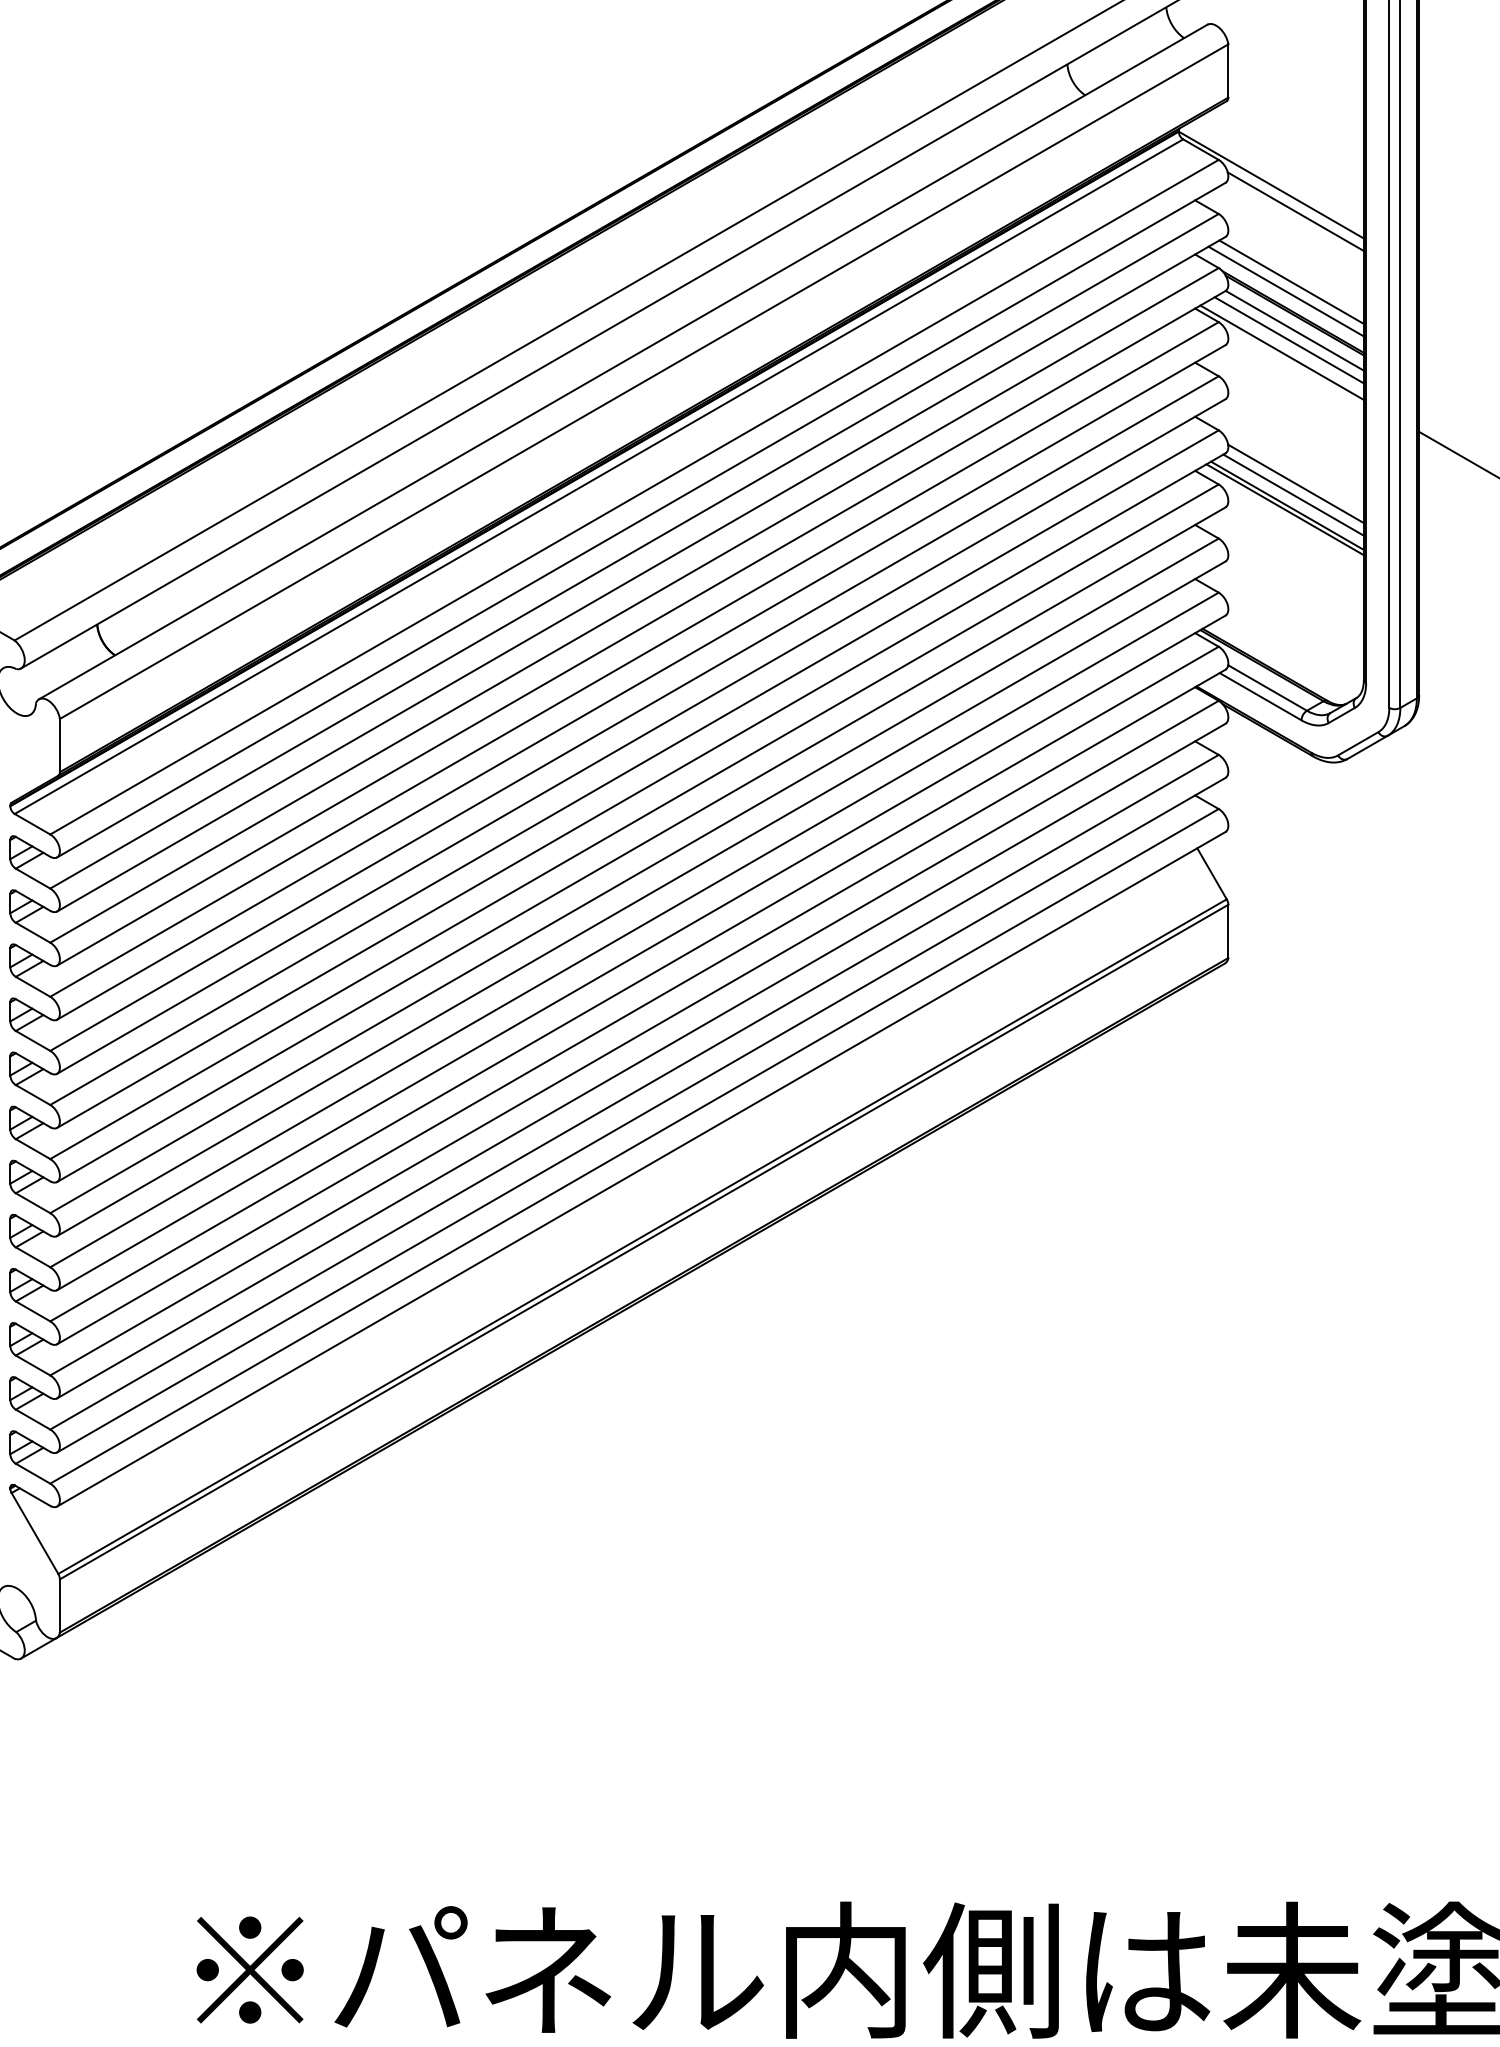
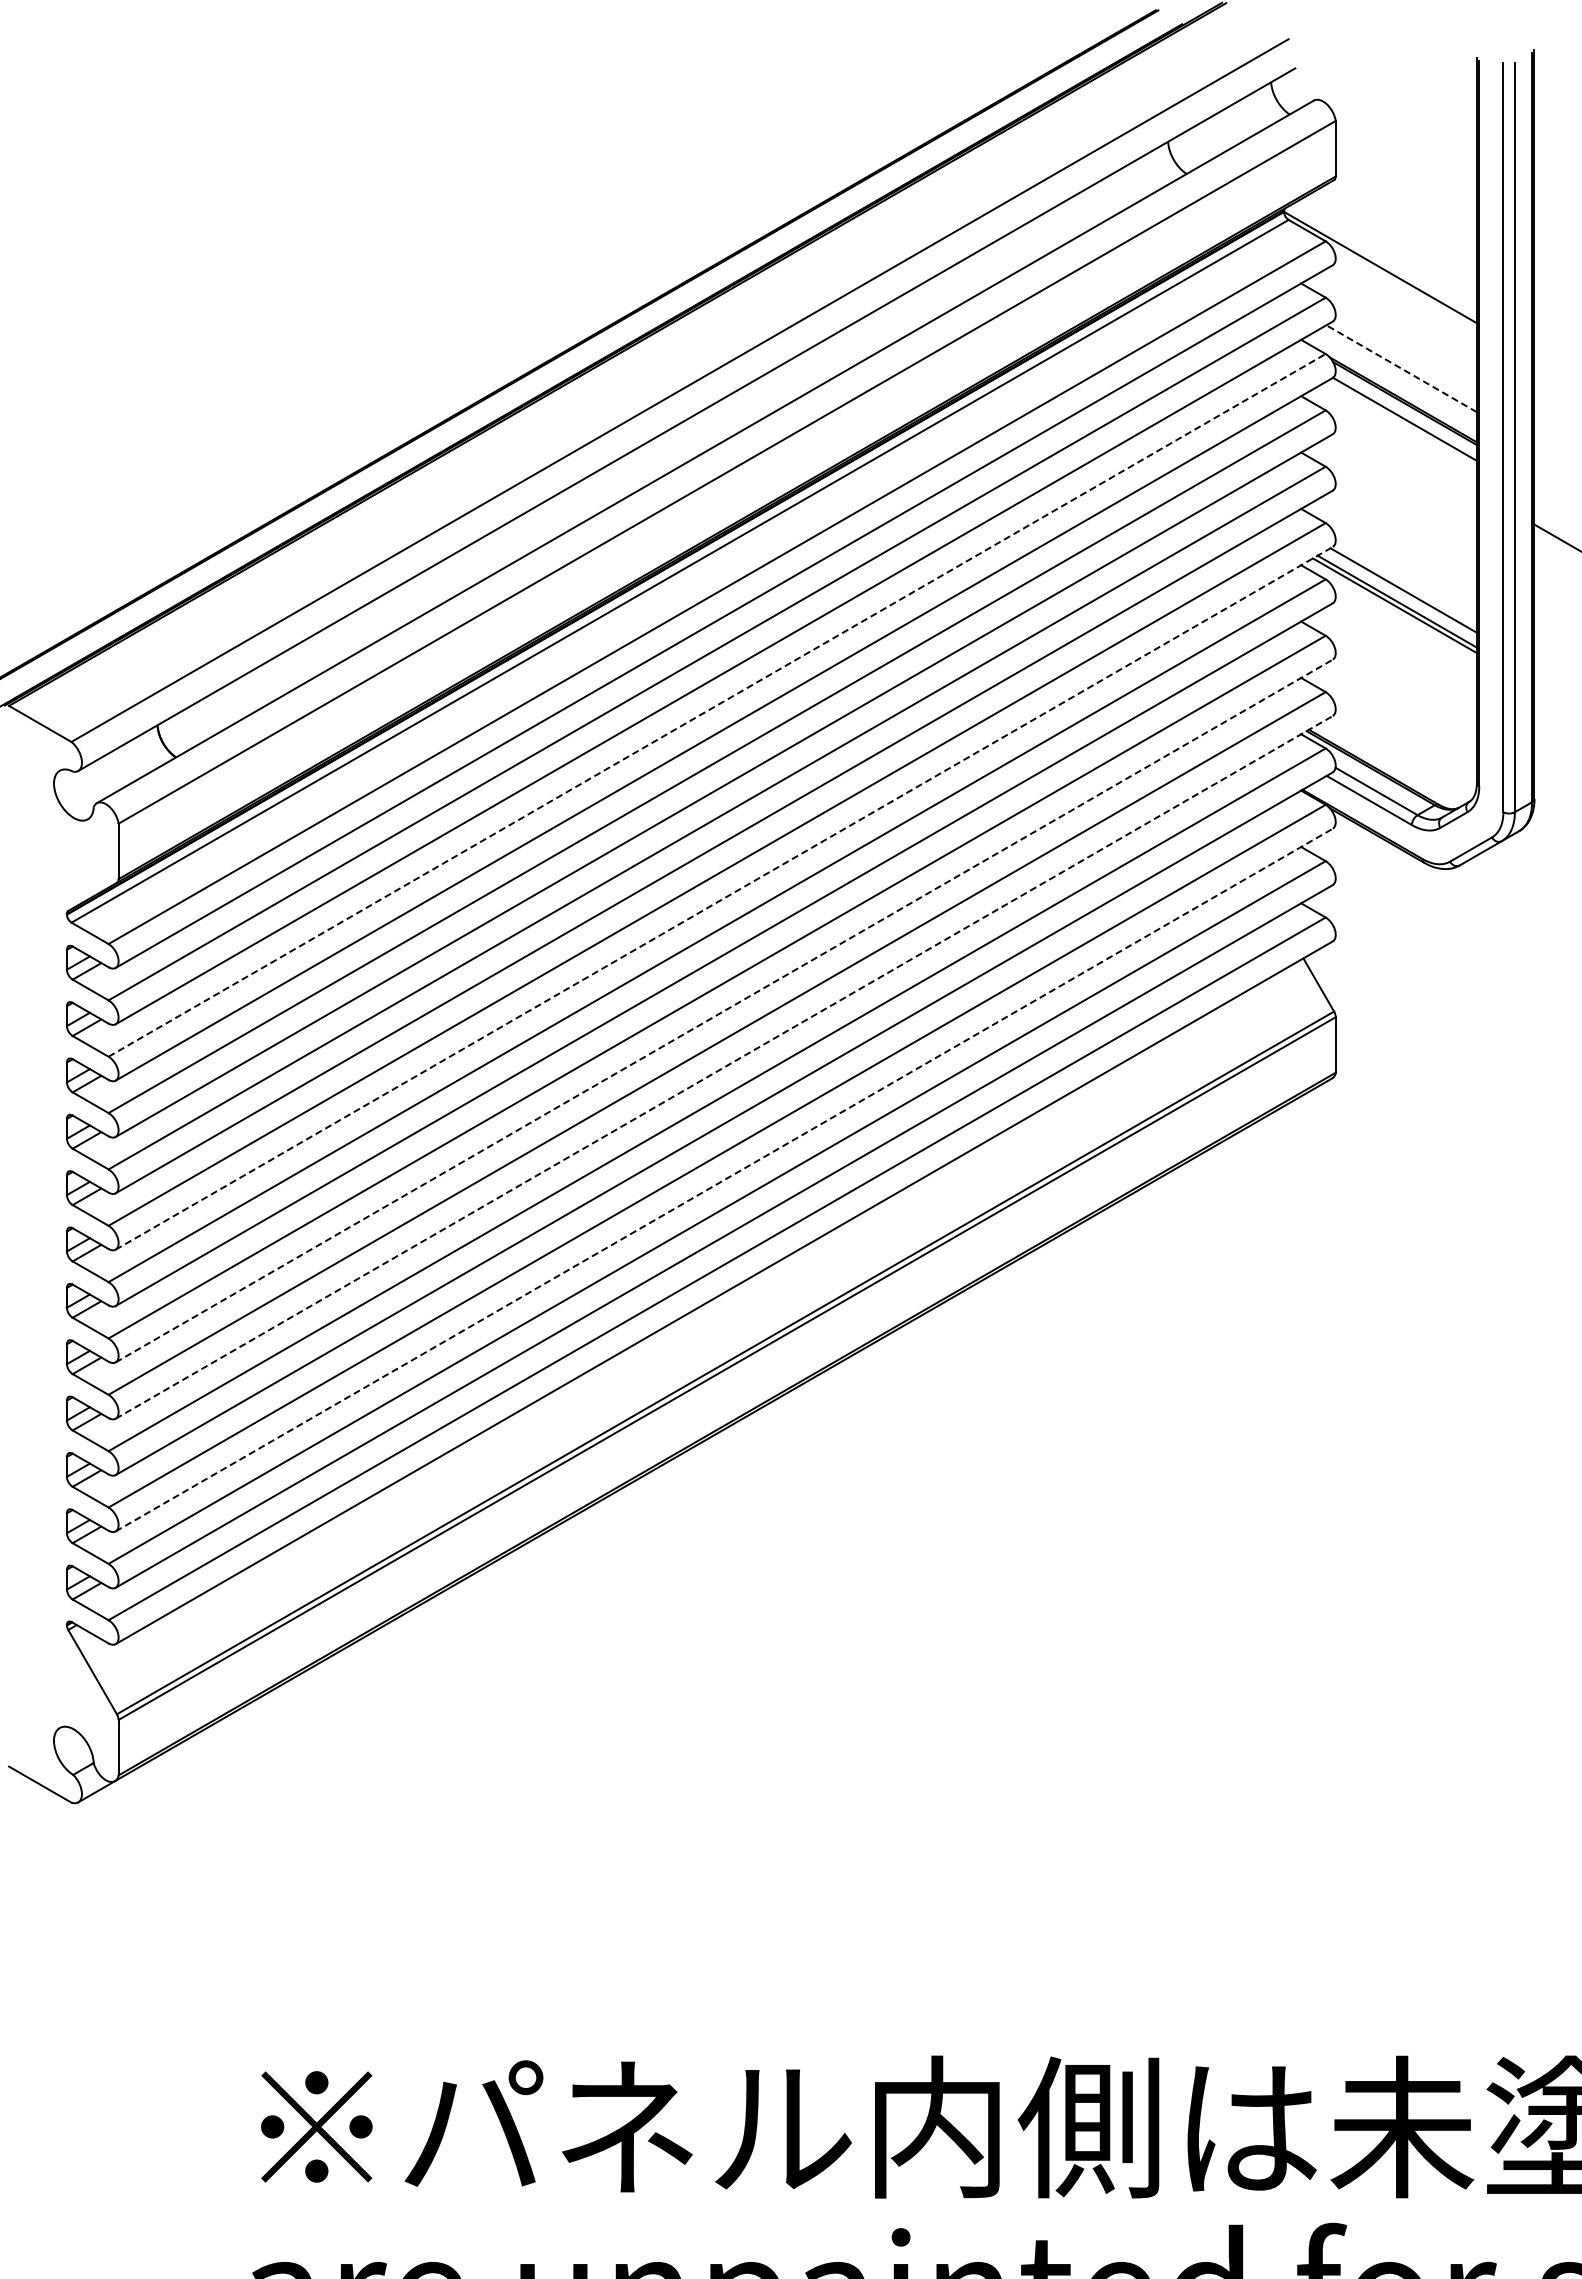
line: (1295, 211) -> (1405, 295), removed
line: (1291, 281) -> (1401, 368), solid -> dashed
line: (1285, 291) -> (1395, 378), removed
line: (1288, 340) -> (1398, 429), removed
line: (1281, 353) -> (1391, 442), removed
line: (1295, 483) -> (1405, 578), removed
line: (634, 605) -> (717, 705), solid -> dashed
line: (641, 790) -> (724, 898), solid -> dashed
line: (641, 899) -> (724, 1011), solid -> dashed
line: (641, 953) -> (724, 1067), solid -> dashed
line: (641, 1061) -> (724, 1180), solid -> dashed

